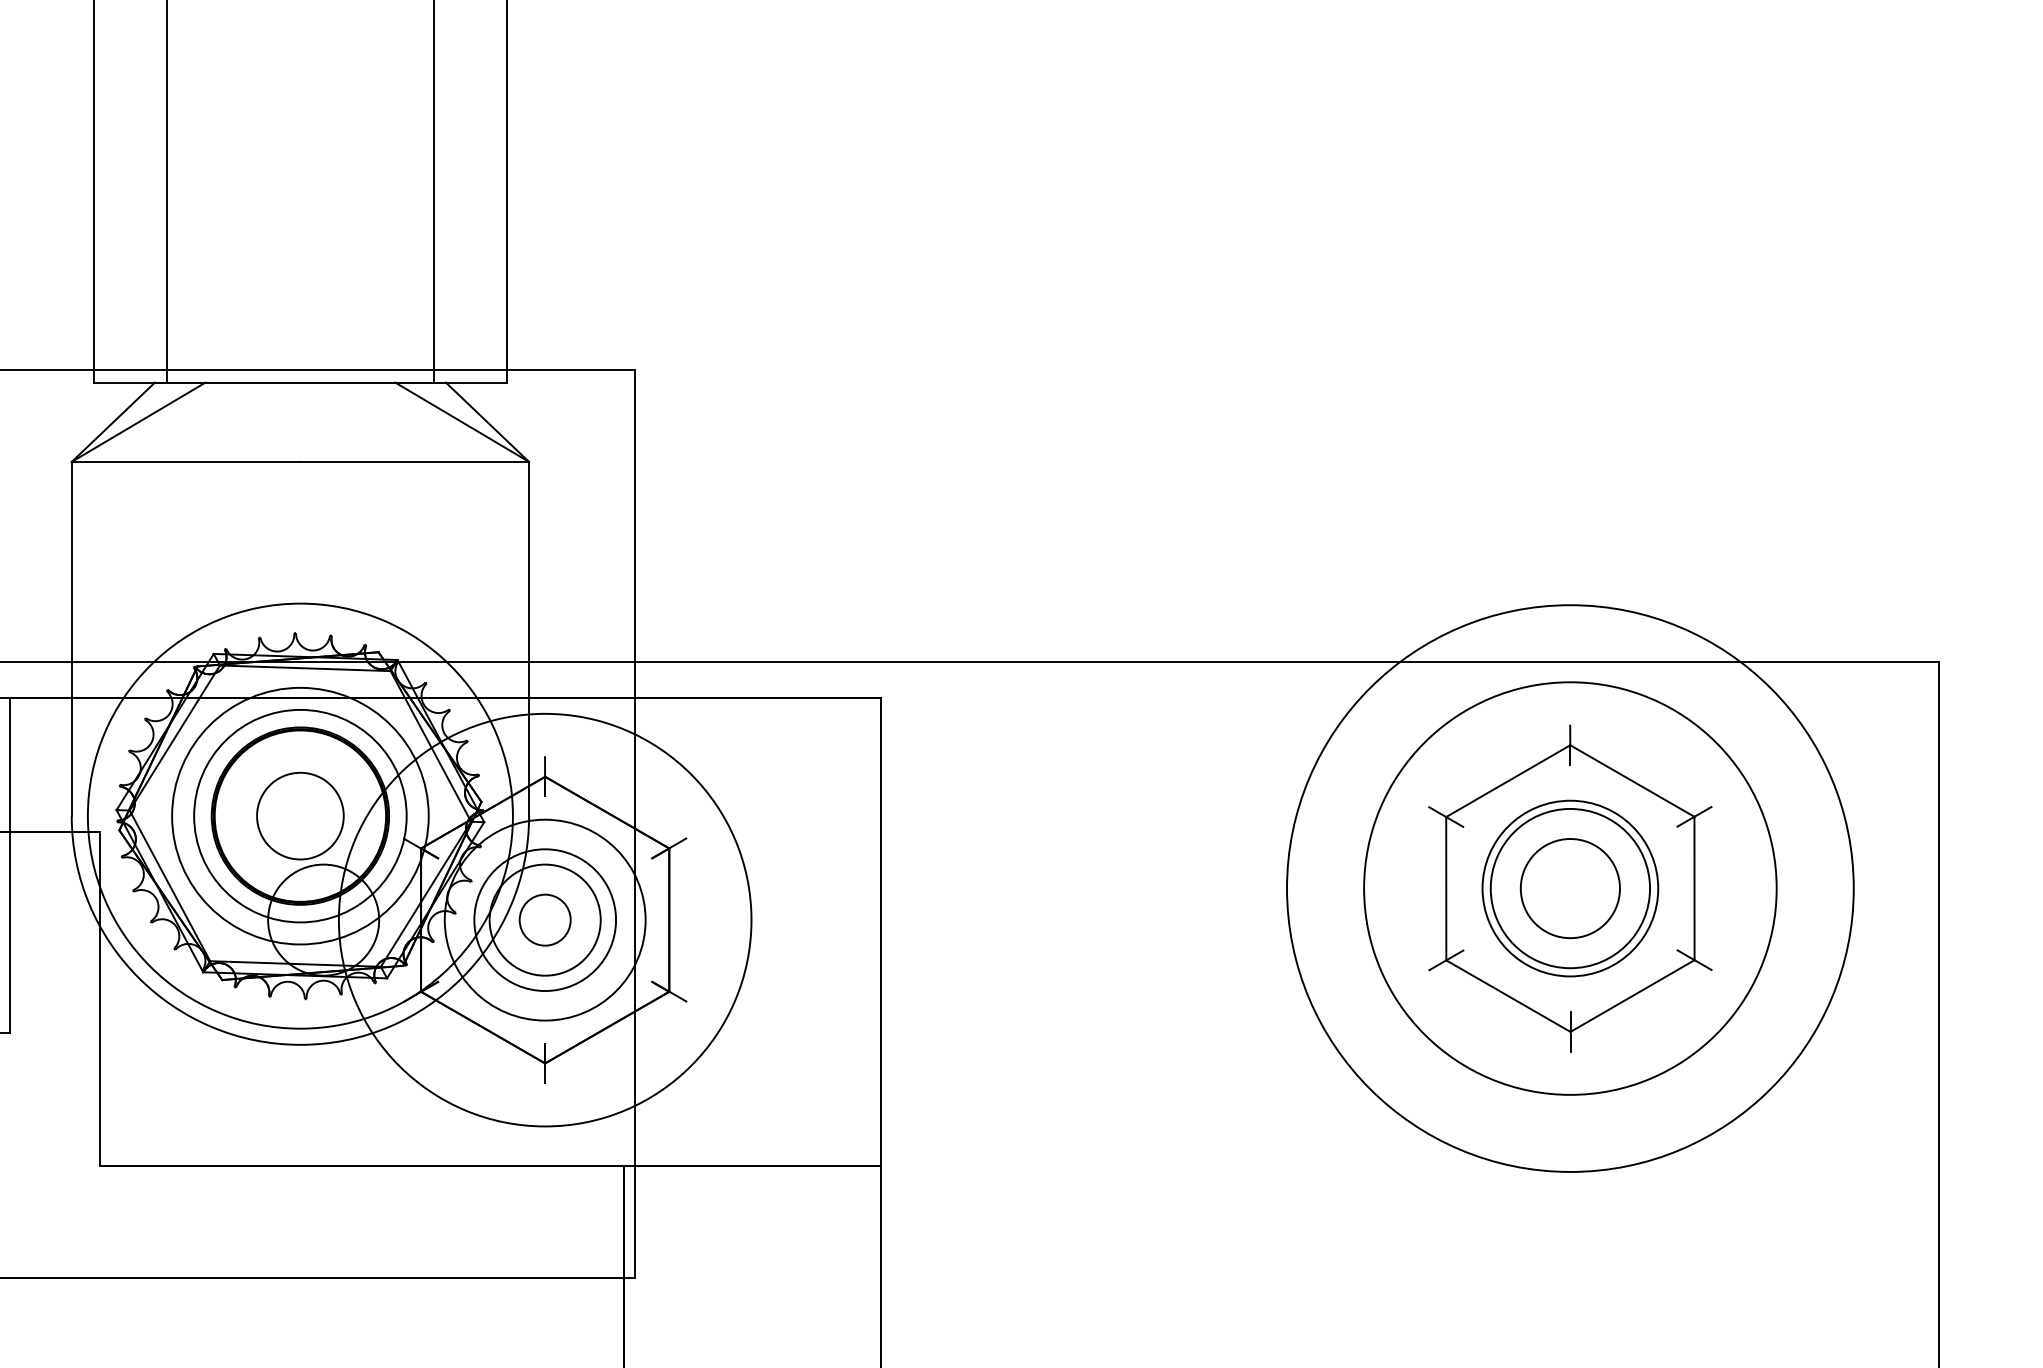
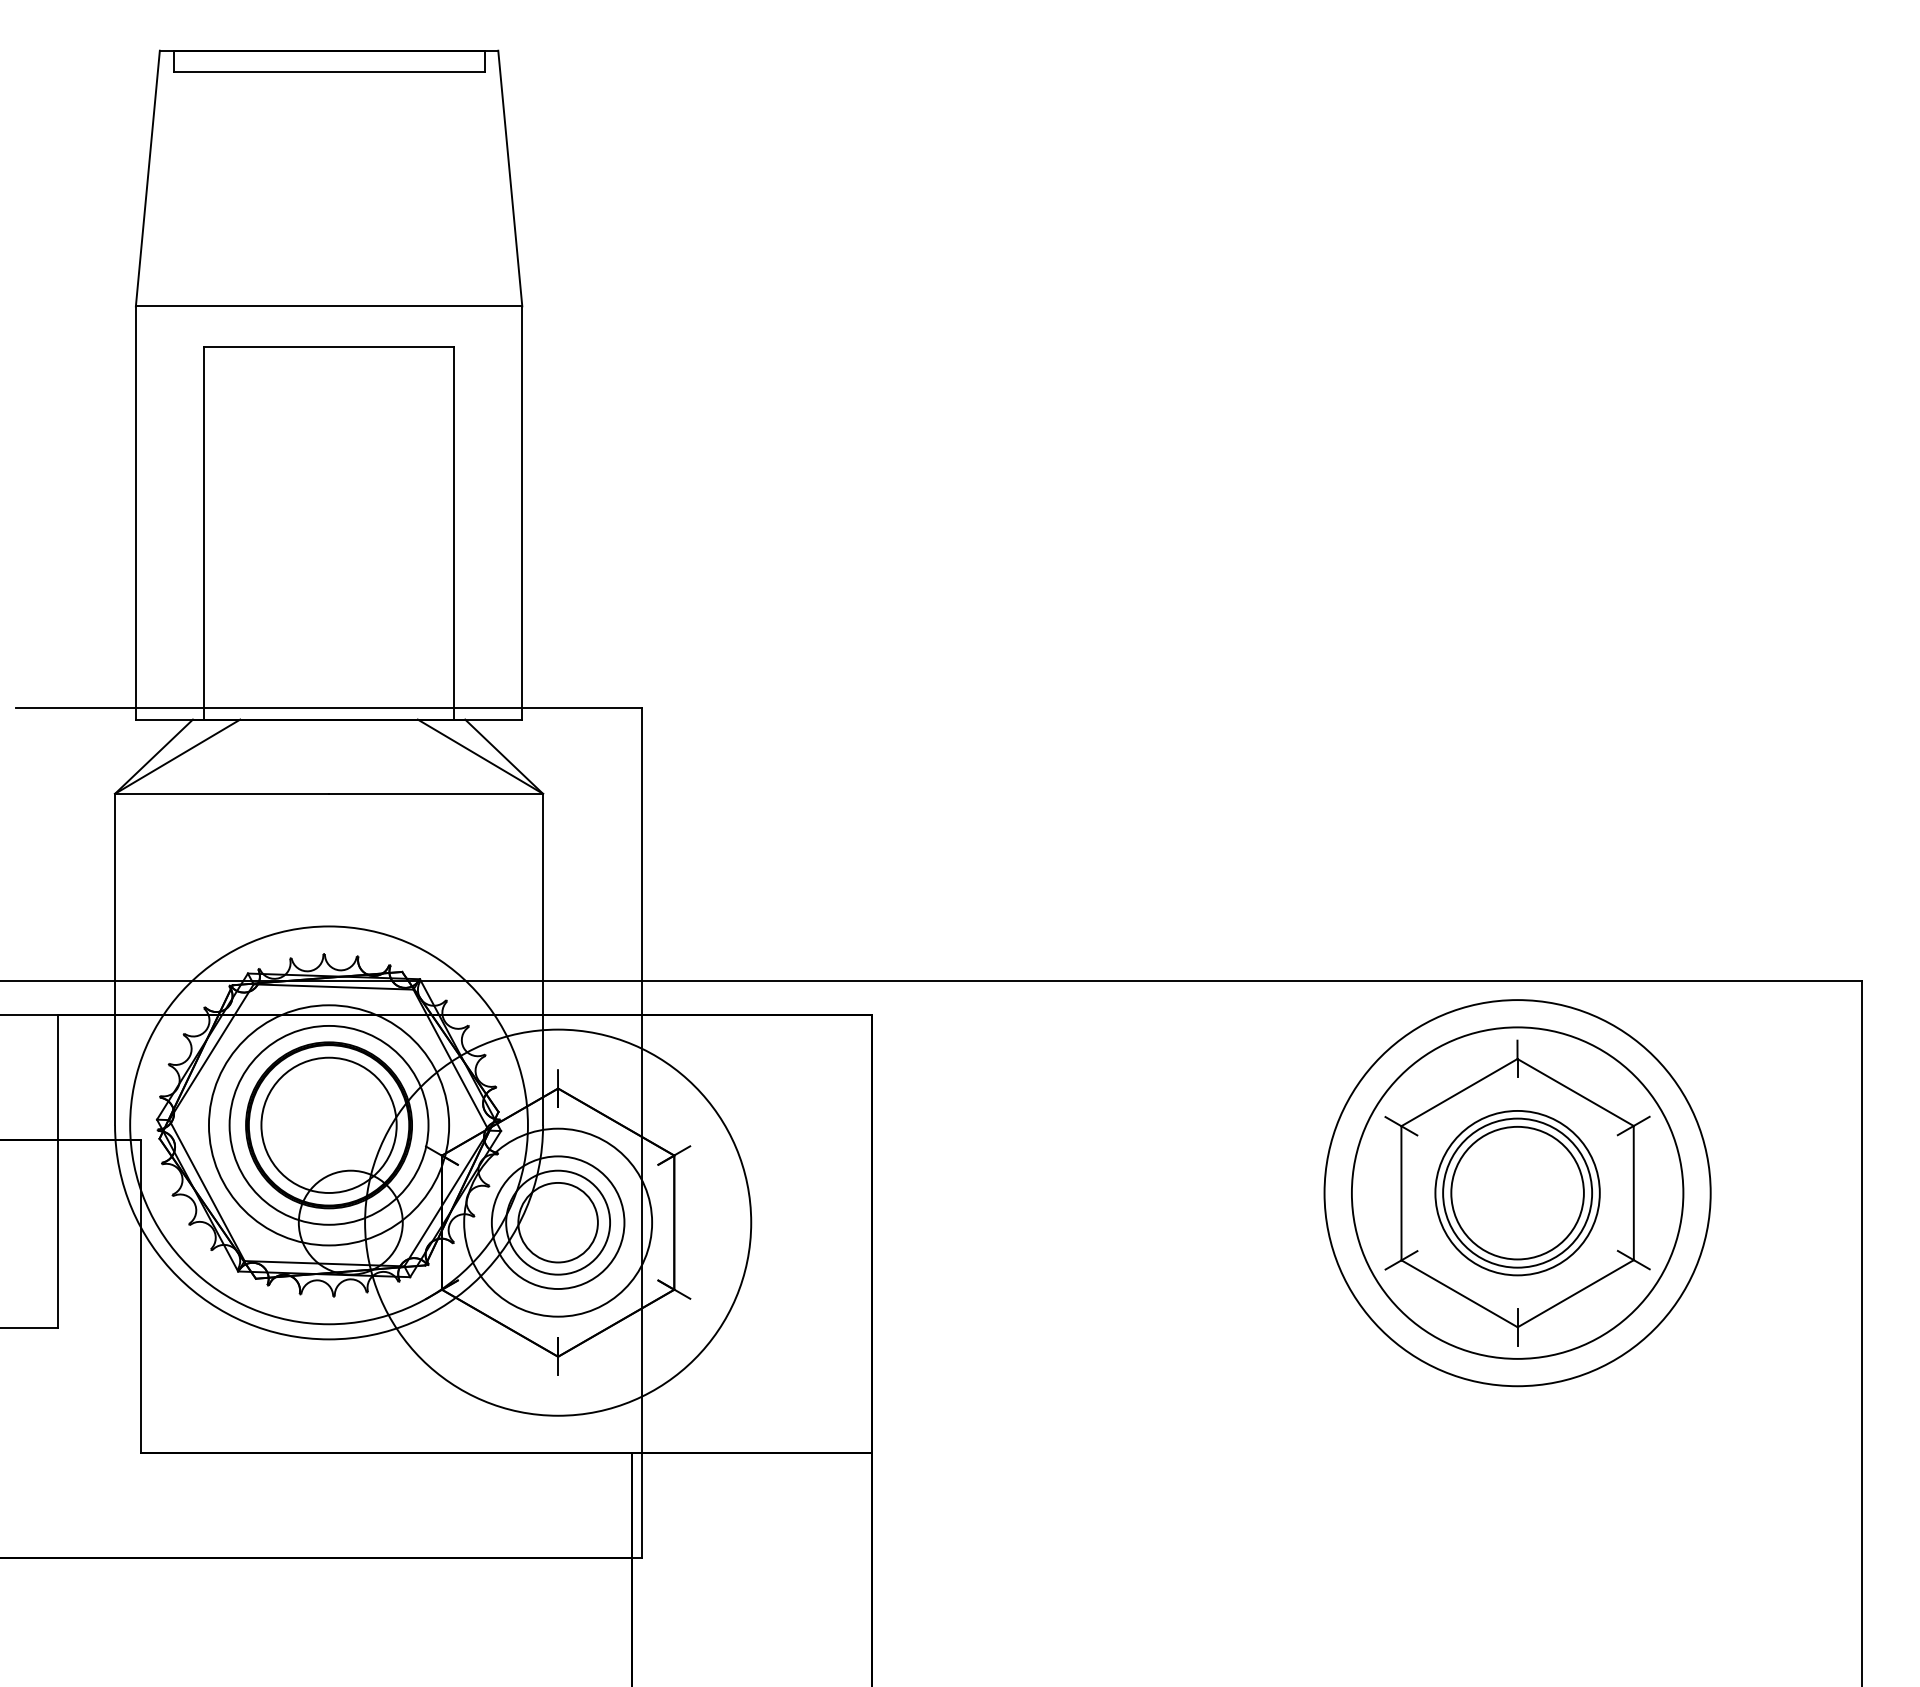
circle: (299, 815) -> (328, 1124), size x1.67
circle: (1570, 887) -> (1517, 1192), size x0.62
circle: (1570, 887) -> (1517, 1192), size x1.43
circle: (544, 919) -> (557, 1222), size x1.67

